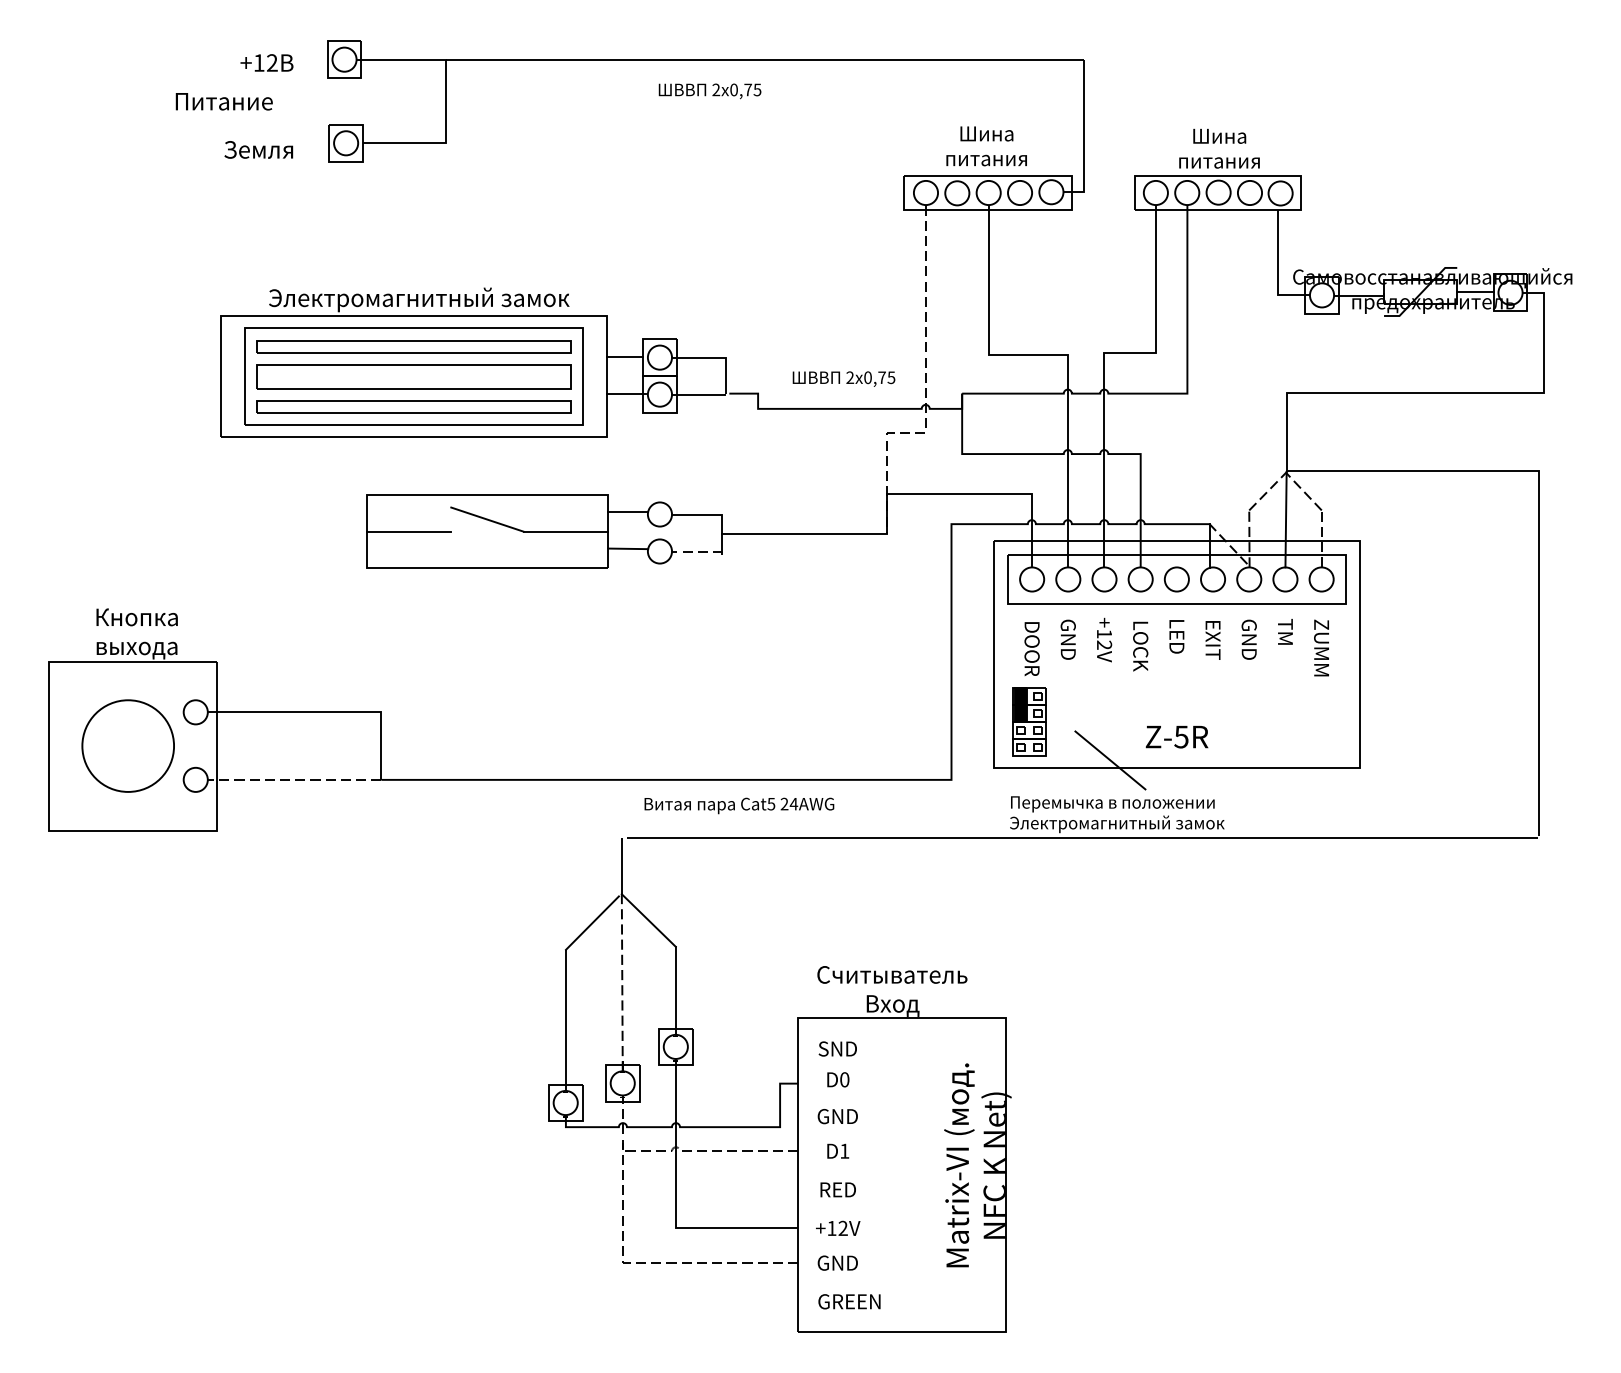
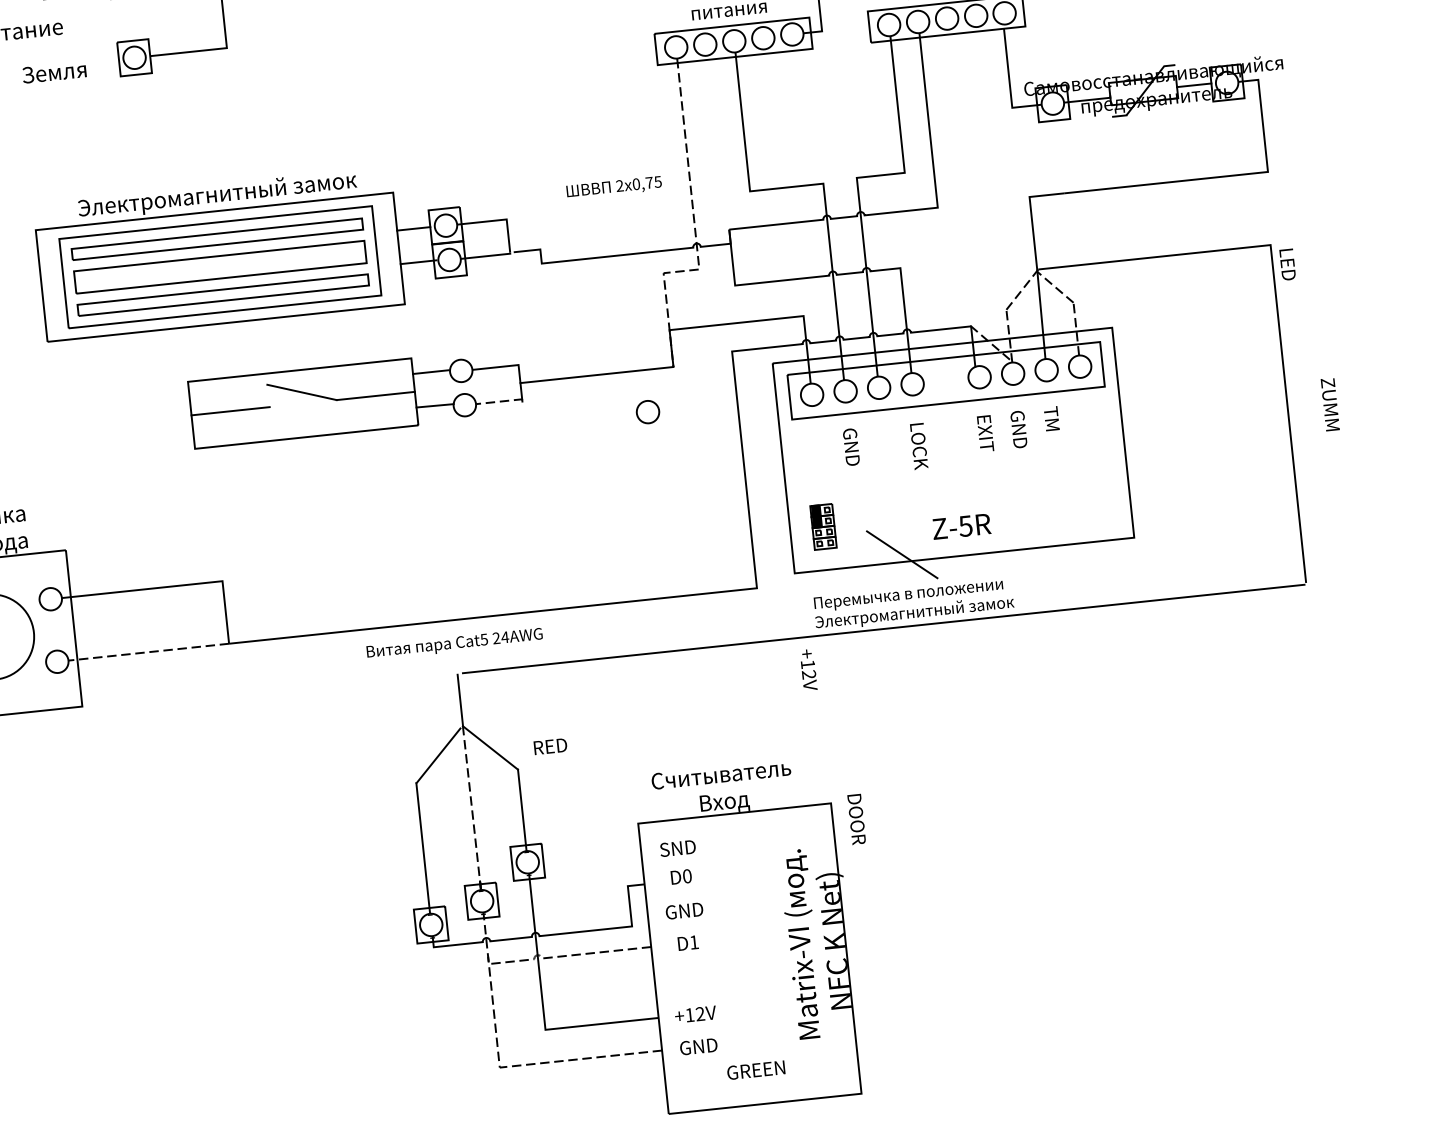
text: (843, 378) -> (613, 187), moved
circle: (1176, 579) -> (647, 412), moved
text: (1176, 636) -> (1287, 264), moved
text: (1104, 639) -> (808, 669), moved
text: (1321, 647) -> (1330, 404), moved
text: (1031, 648) -> (856, 818), moved
part: (1029, 721) -> (823, 526), size x0.7
text: (739, 805) -> (454, 643), moved
text: (837, 1189) -> (549, 746), moved
text: (849, 1301) -> (756, 1070), moved

